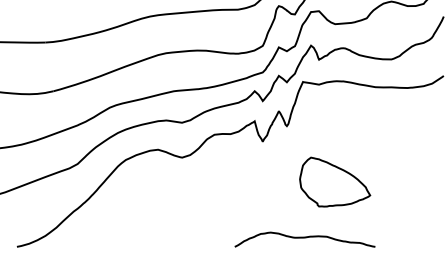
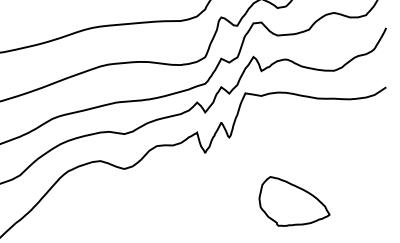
part: (335, 181) -> (294, 200), moved

